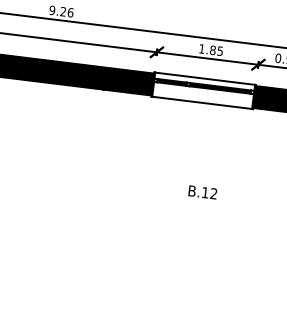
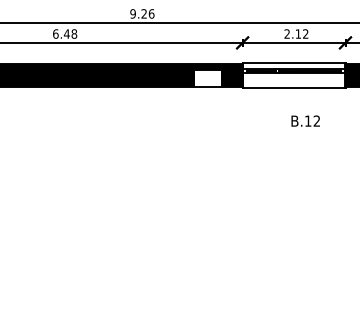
text: (211, 49) -> (296, 33), 1.85 -> 2.12
fill: (117, 83) -> (207, 78), removed
text: (202, 191) -> (305, 120), moved

